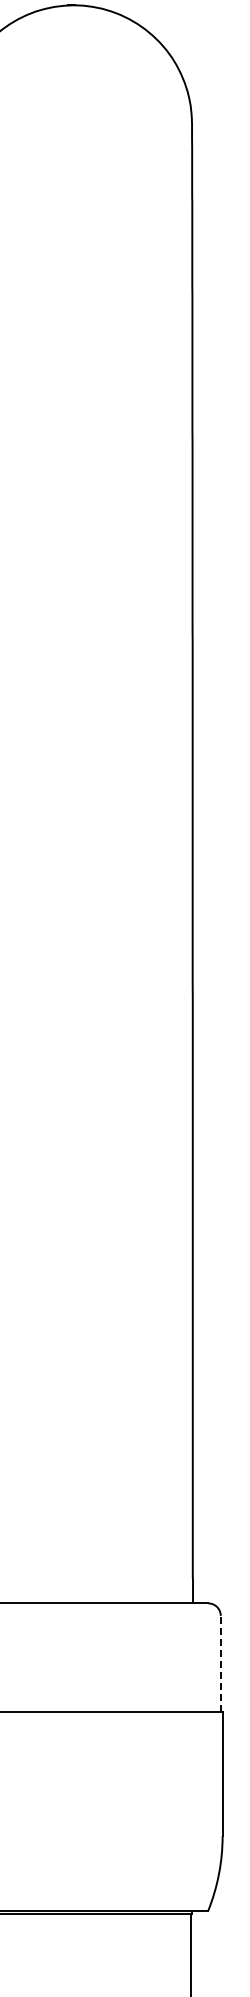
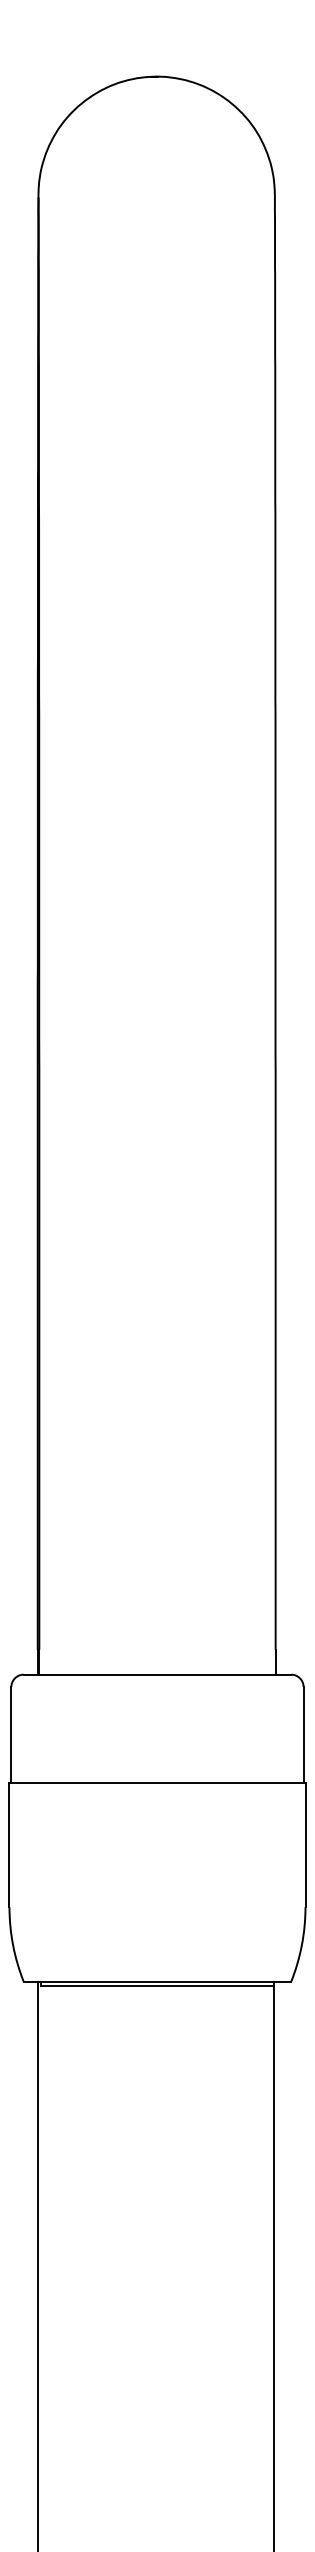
line: (220, 1663) -> (303, 1734), dashed -> solid

